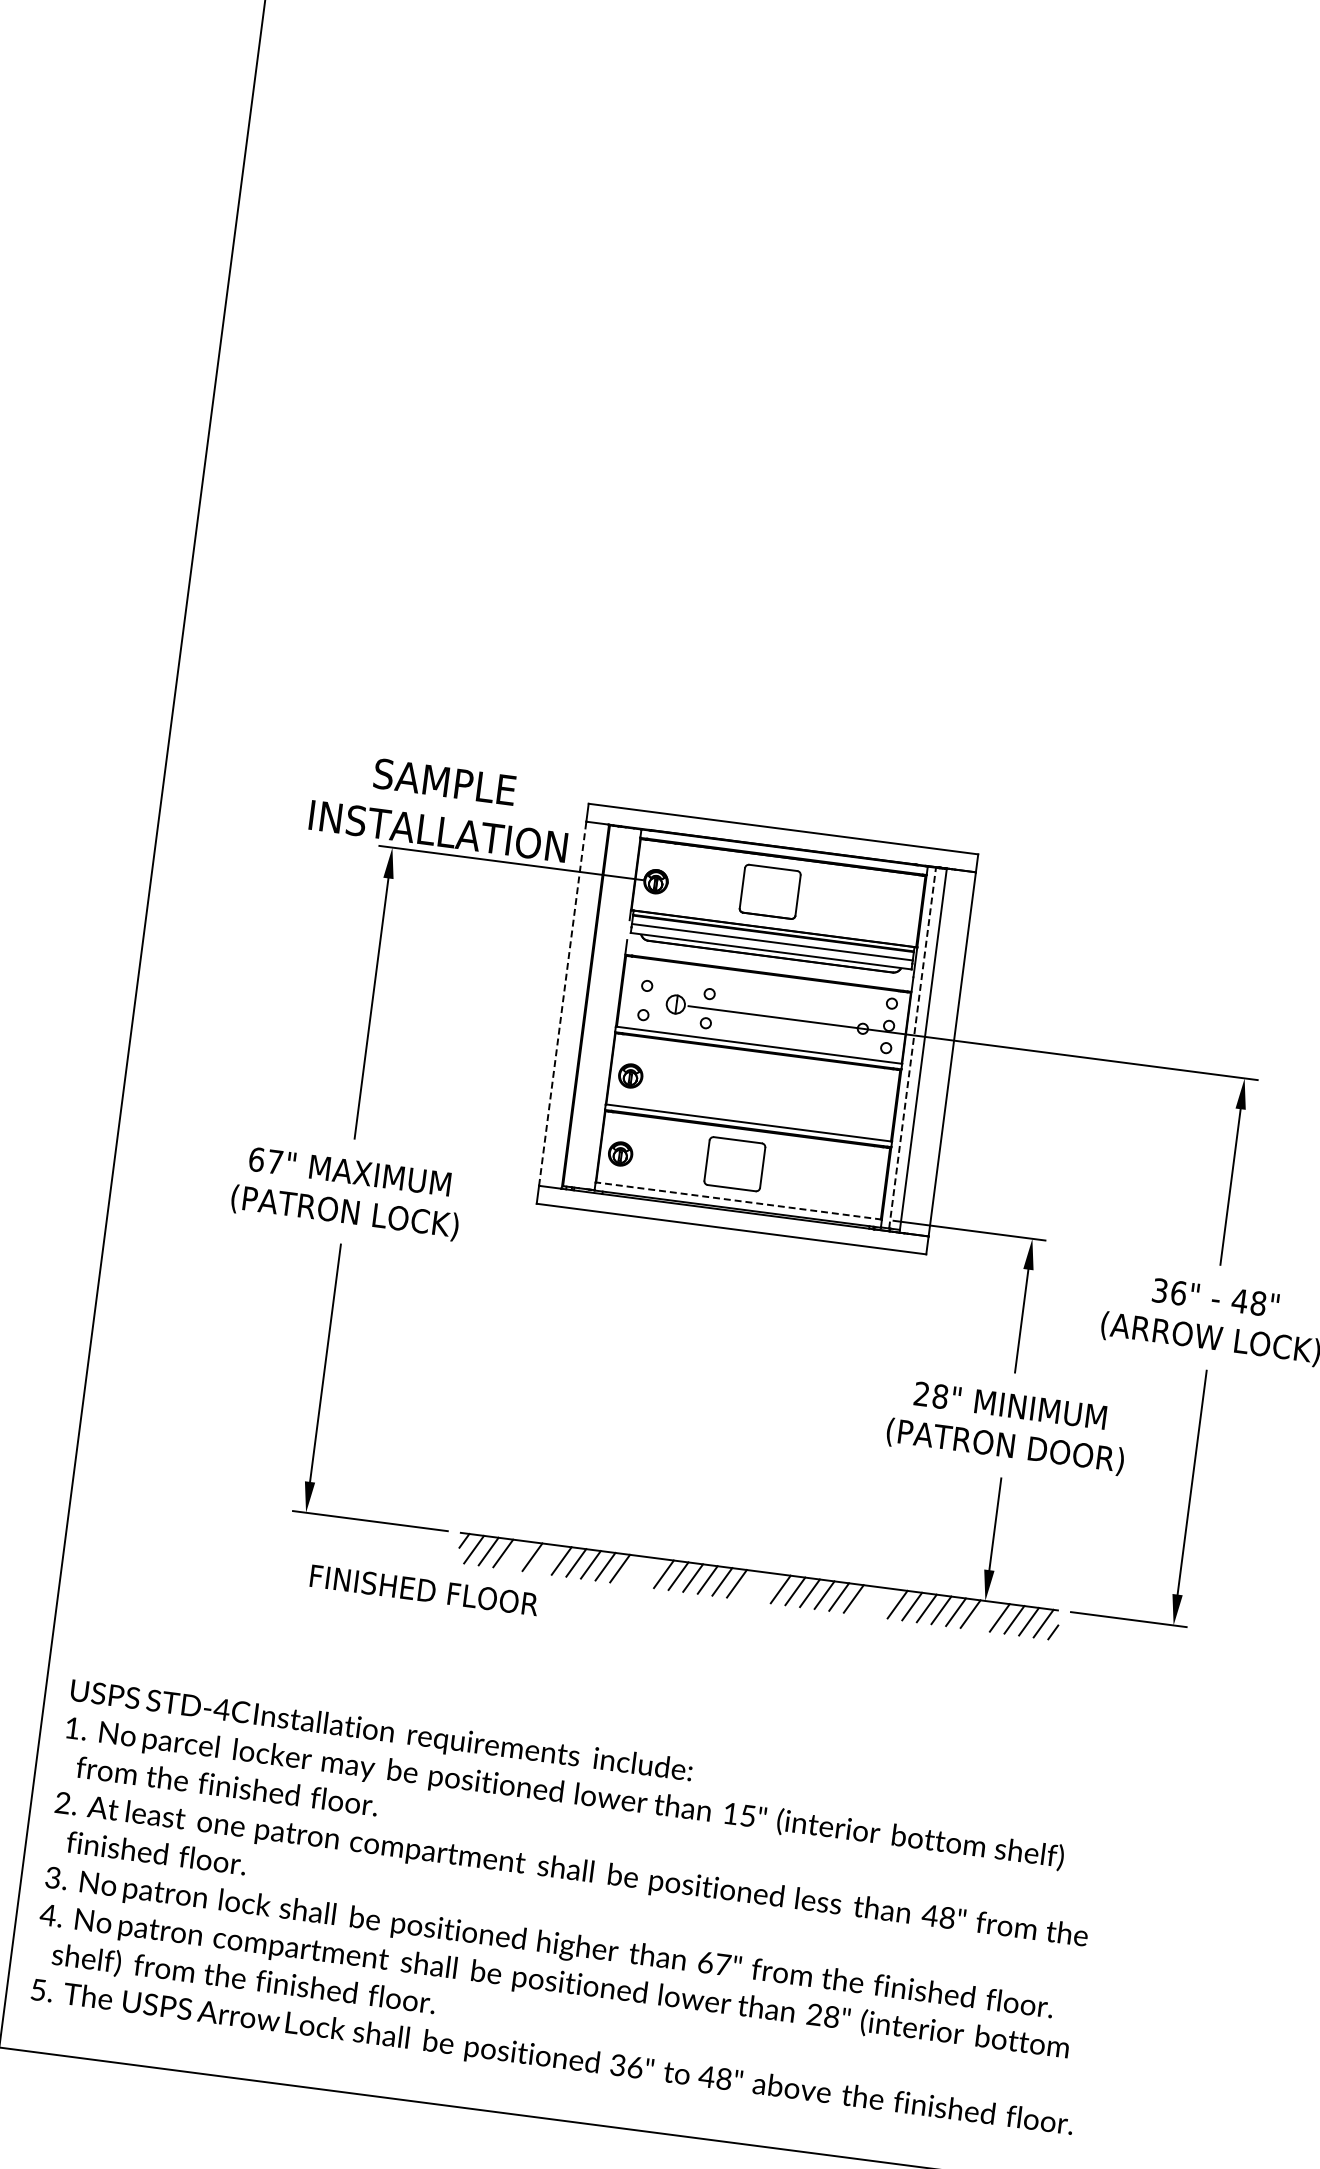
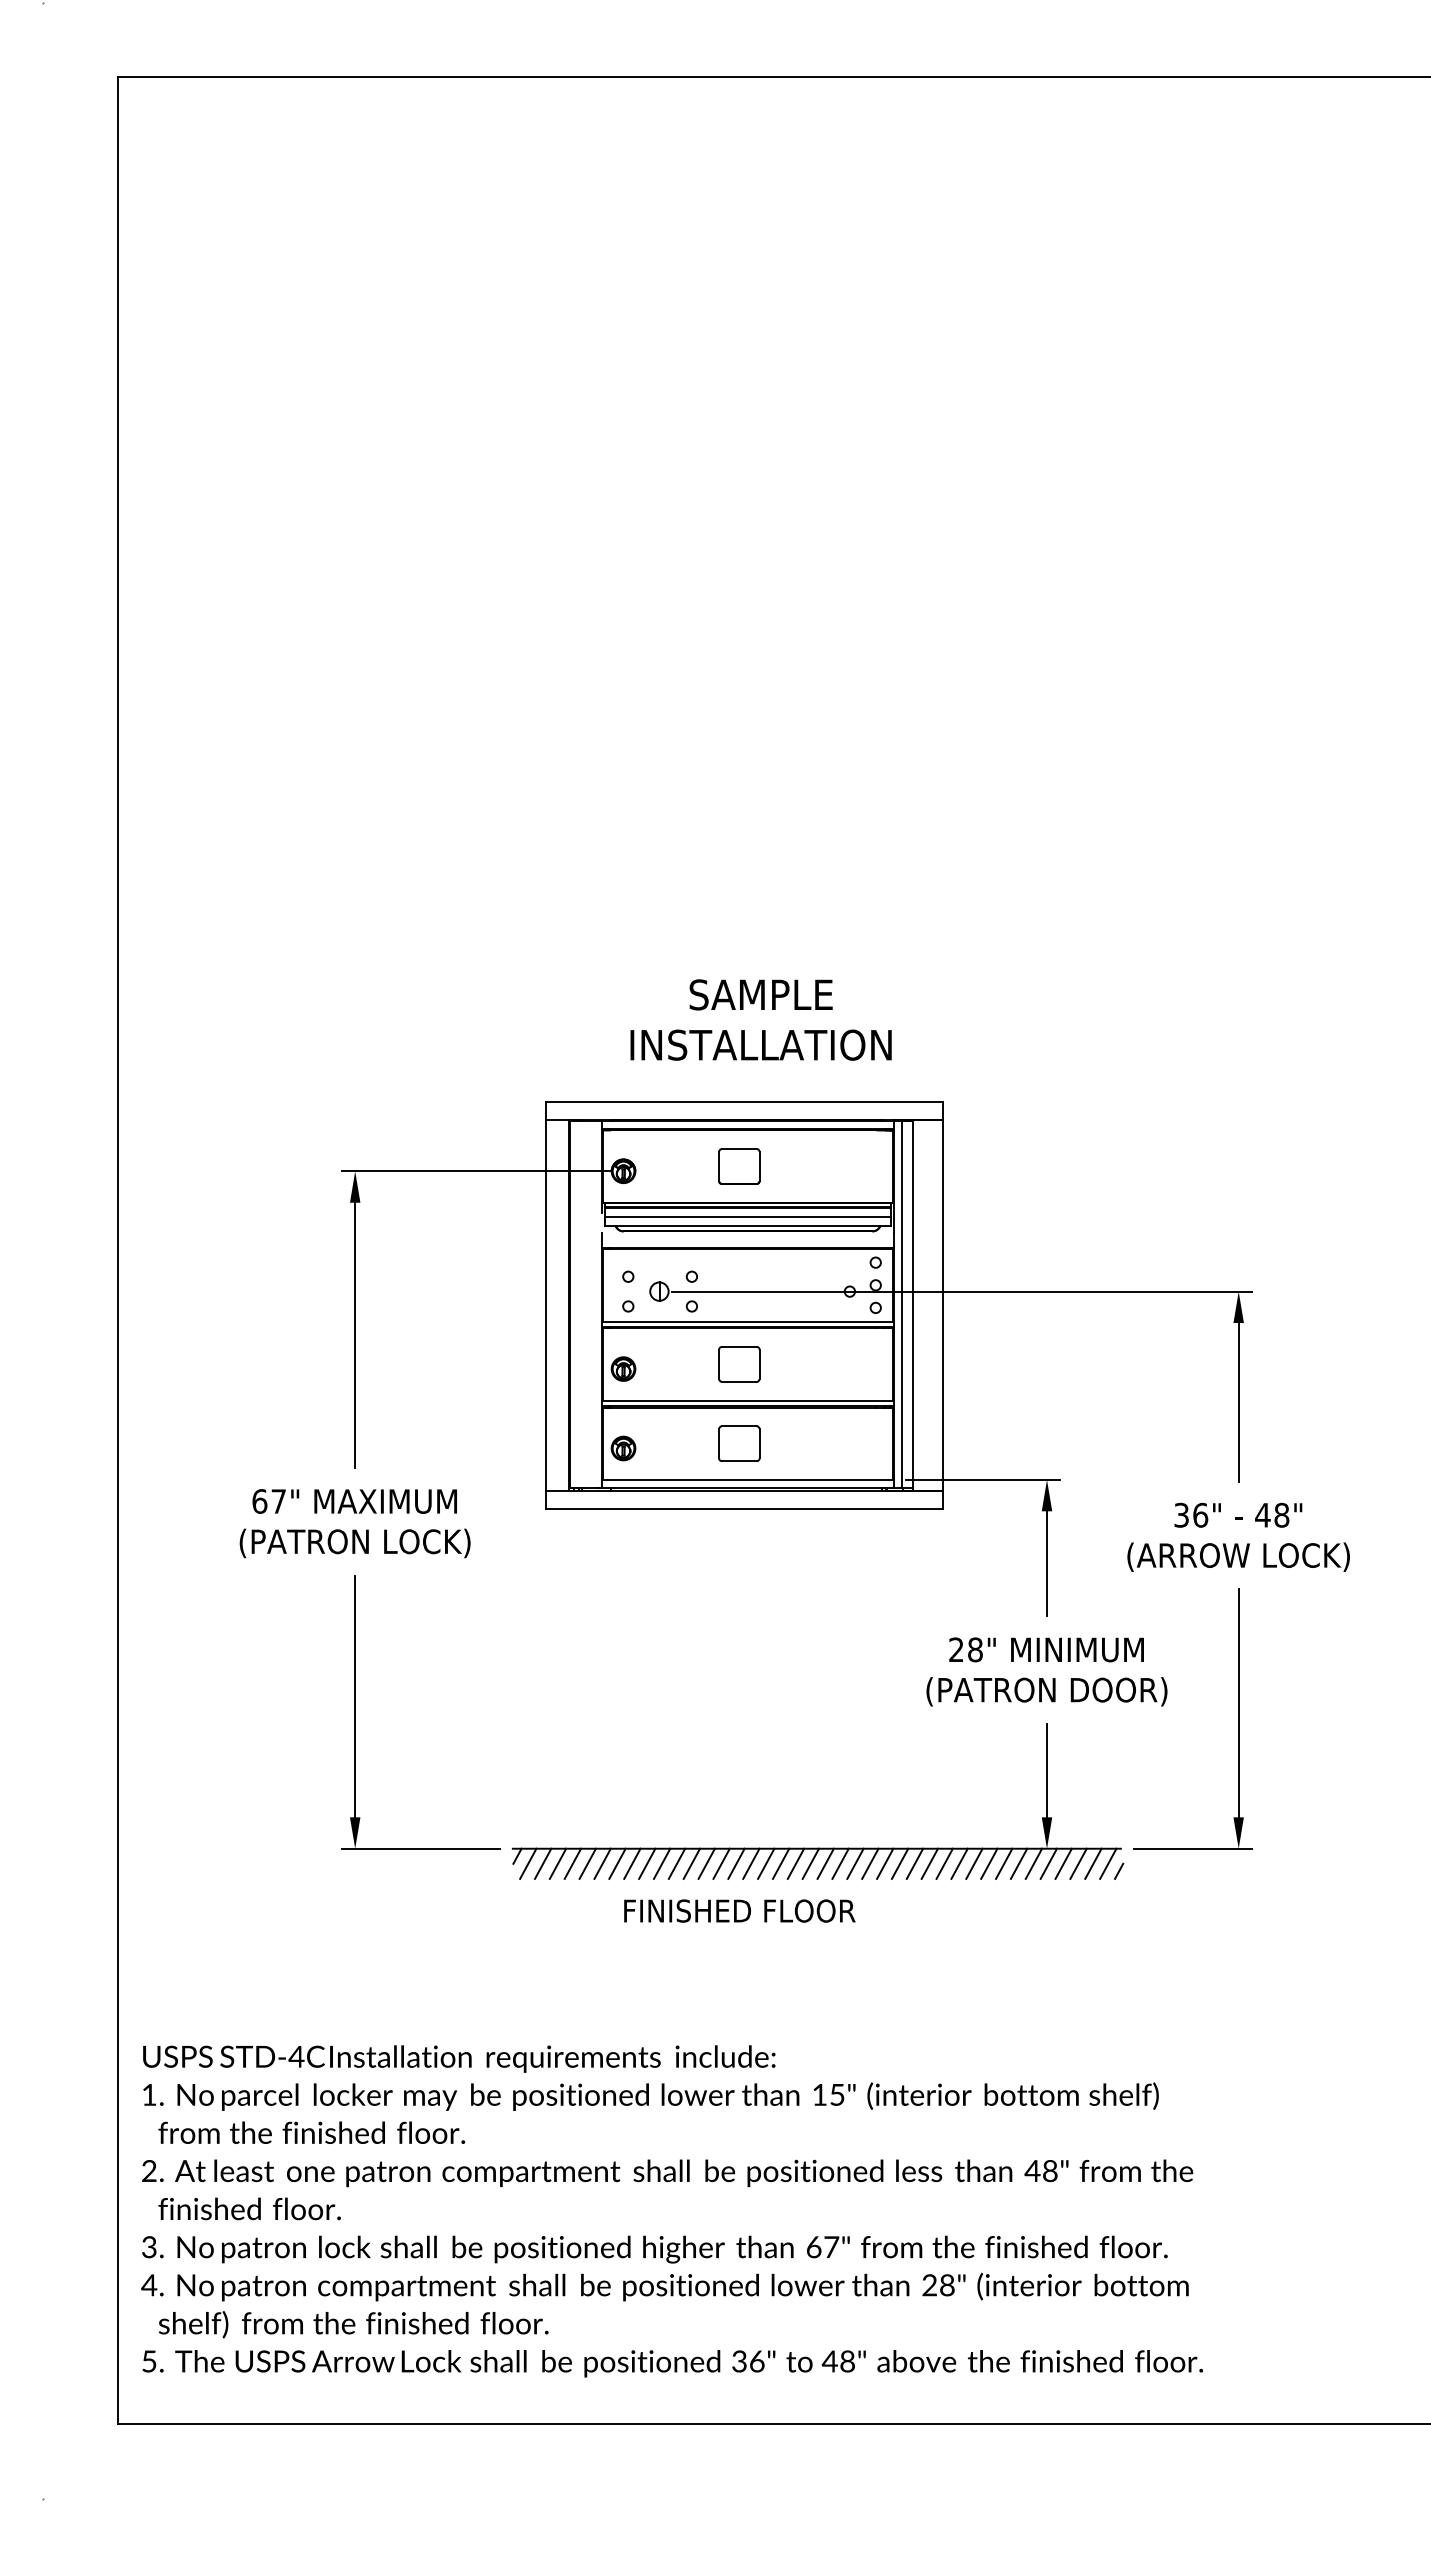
text: (441, 806) -> (760, 1019), moved
part: (770, 891) -> (739, 1166), size x0.71
line: (563, 1003) -> (546, 1305), dashed -> solid
line: (912, 1048) -> (902, 1304), dashed -> solid
part: (745, 1086) -> (739, 1364), added
part: (735, 1163) -> (739, 1443), size x0.71
line: (739, 1201) -> (748, 1480), dashed -> solid
line: (517, 1554) -> (572, 1863), added
line: (547, 1558) -> (602, 1863), added
line: (634, 1570) -> (691, 1863), added
line: (649, 1572) -> (706, 1863), added
line: (751, 1585) -> (810, 1863), added
line: (765, 1587) -> (825, 1863), added
text: (424, 1589) -> (739, 1910), moved
line: (868, 1600) -> (929, 1863), added
line: (882, 1602) -> (944, 1863), added
line: (984, 1615) -> (1048, 1863), added

